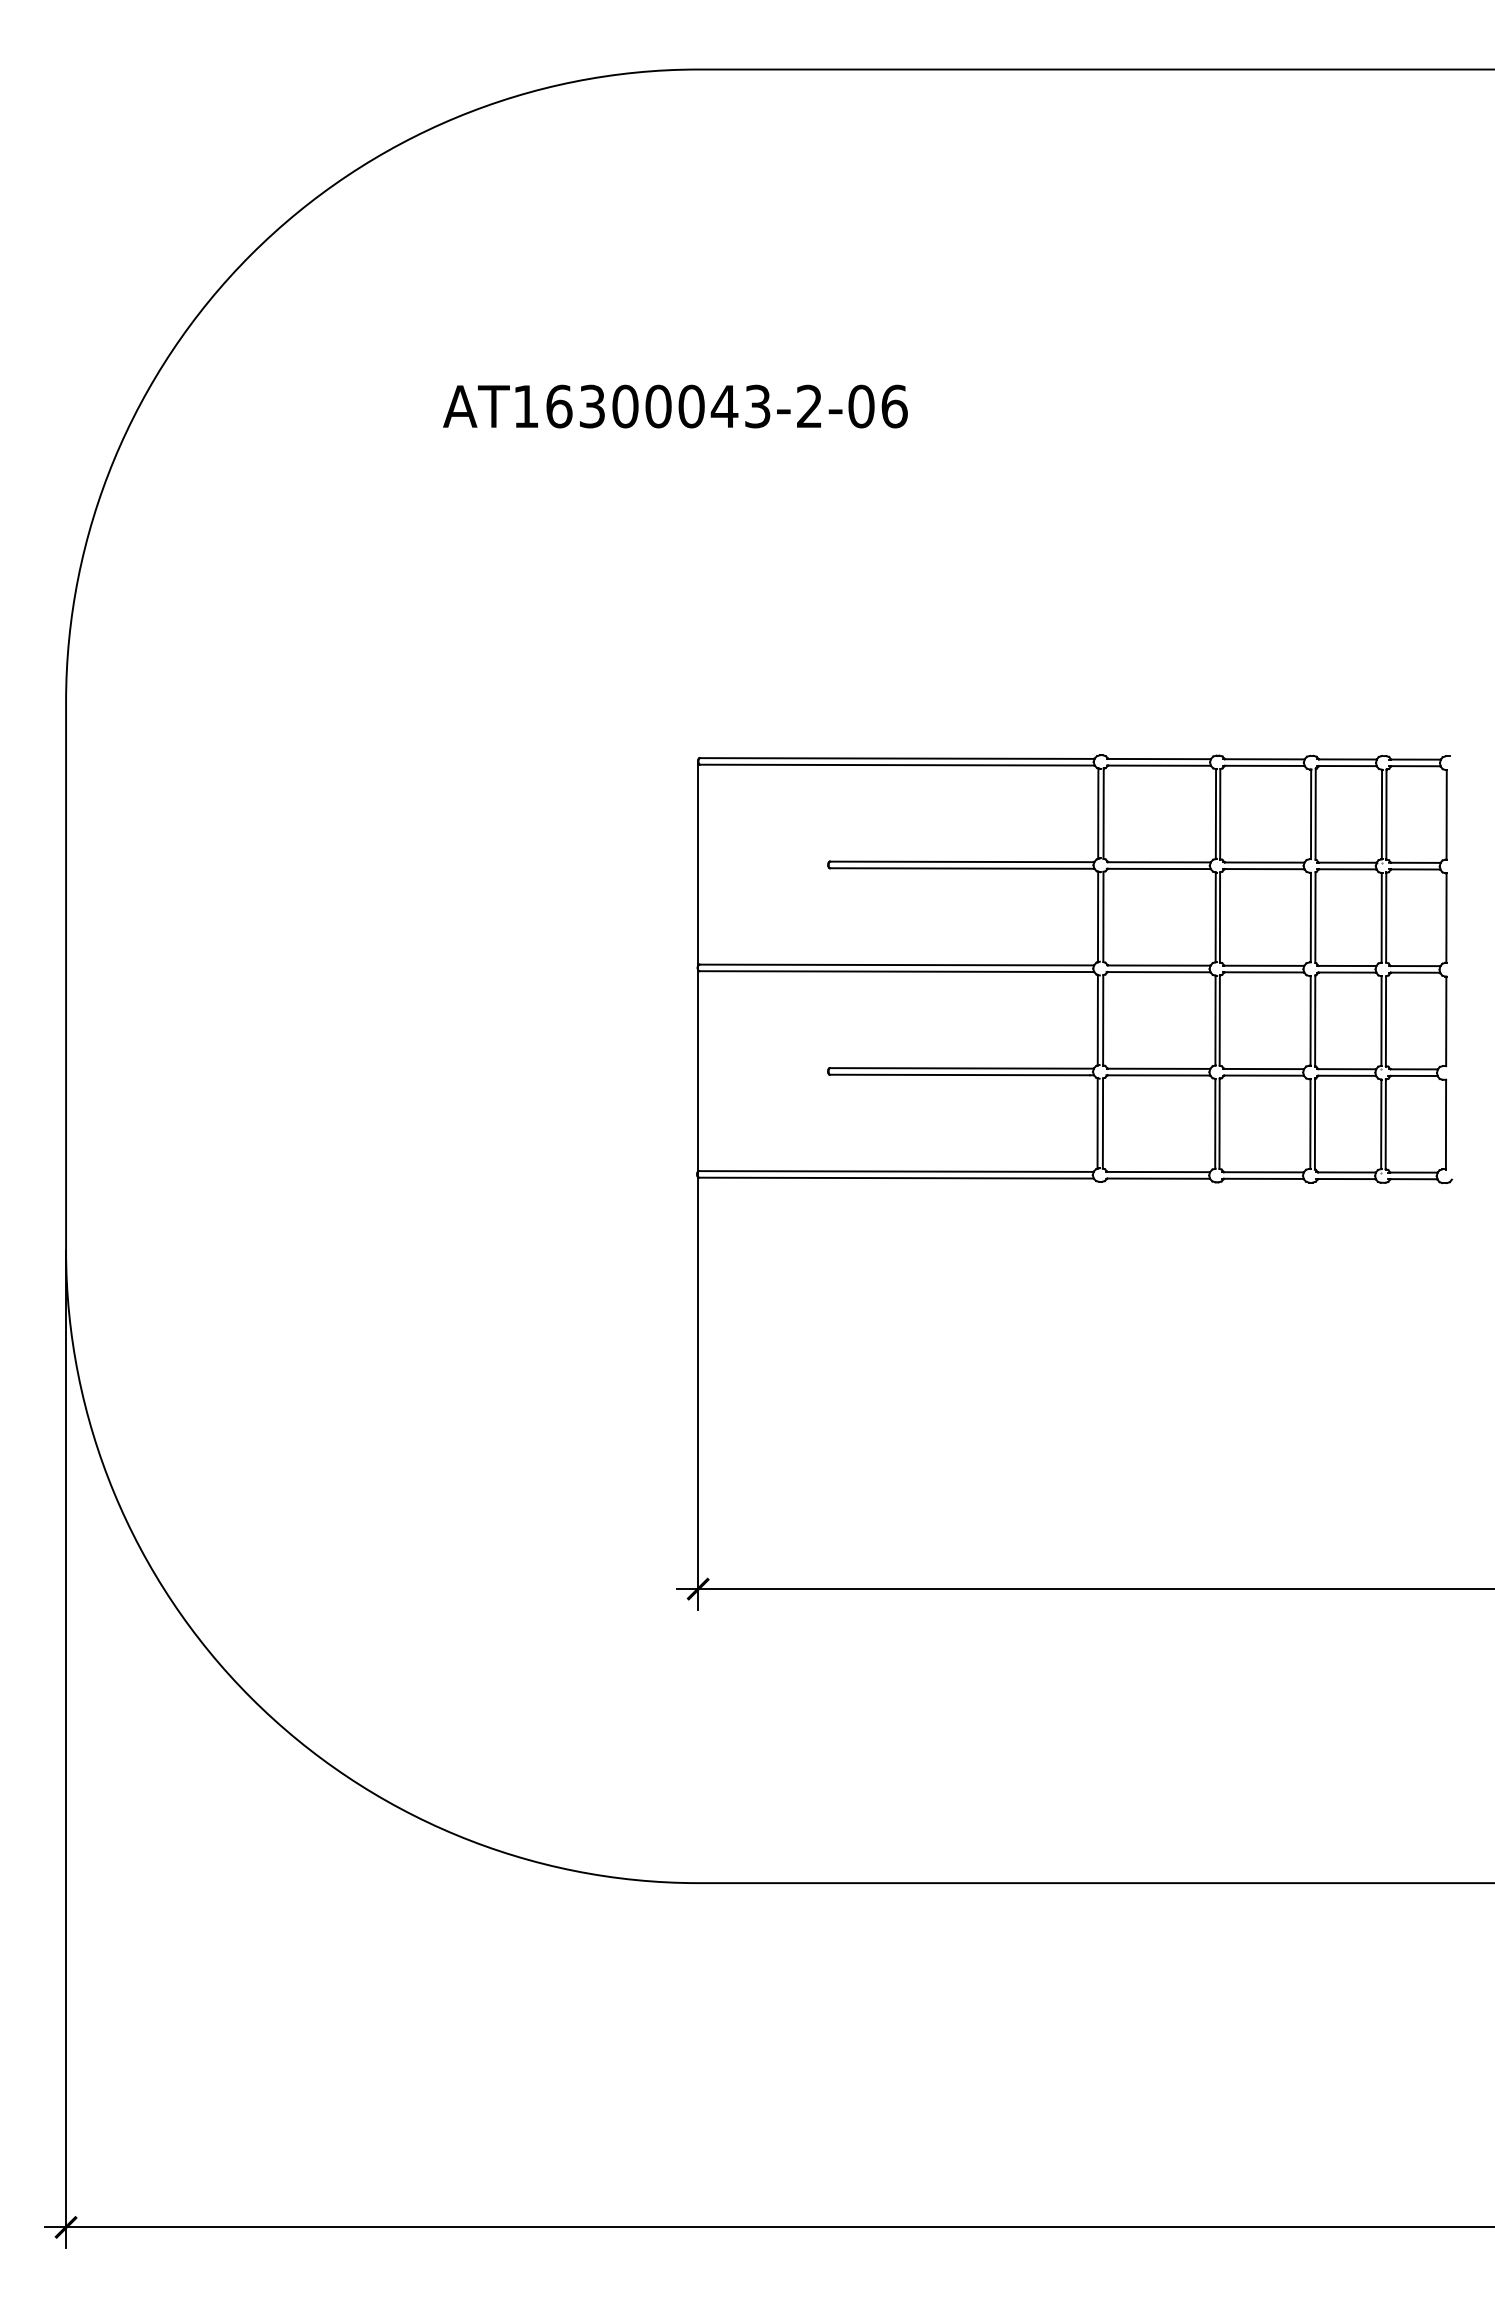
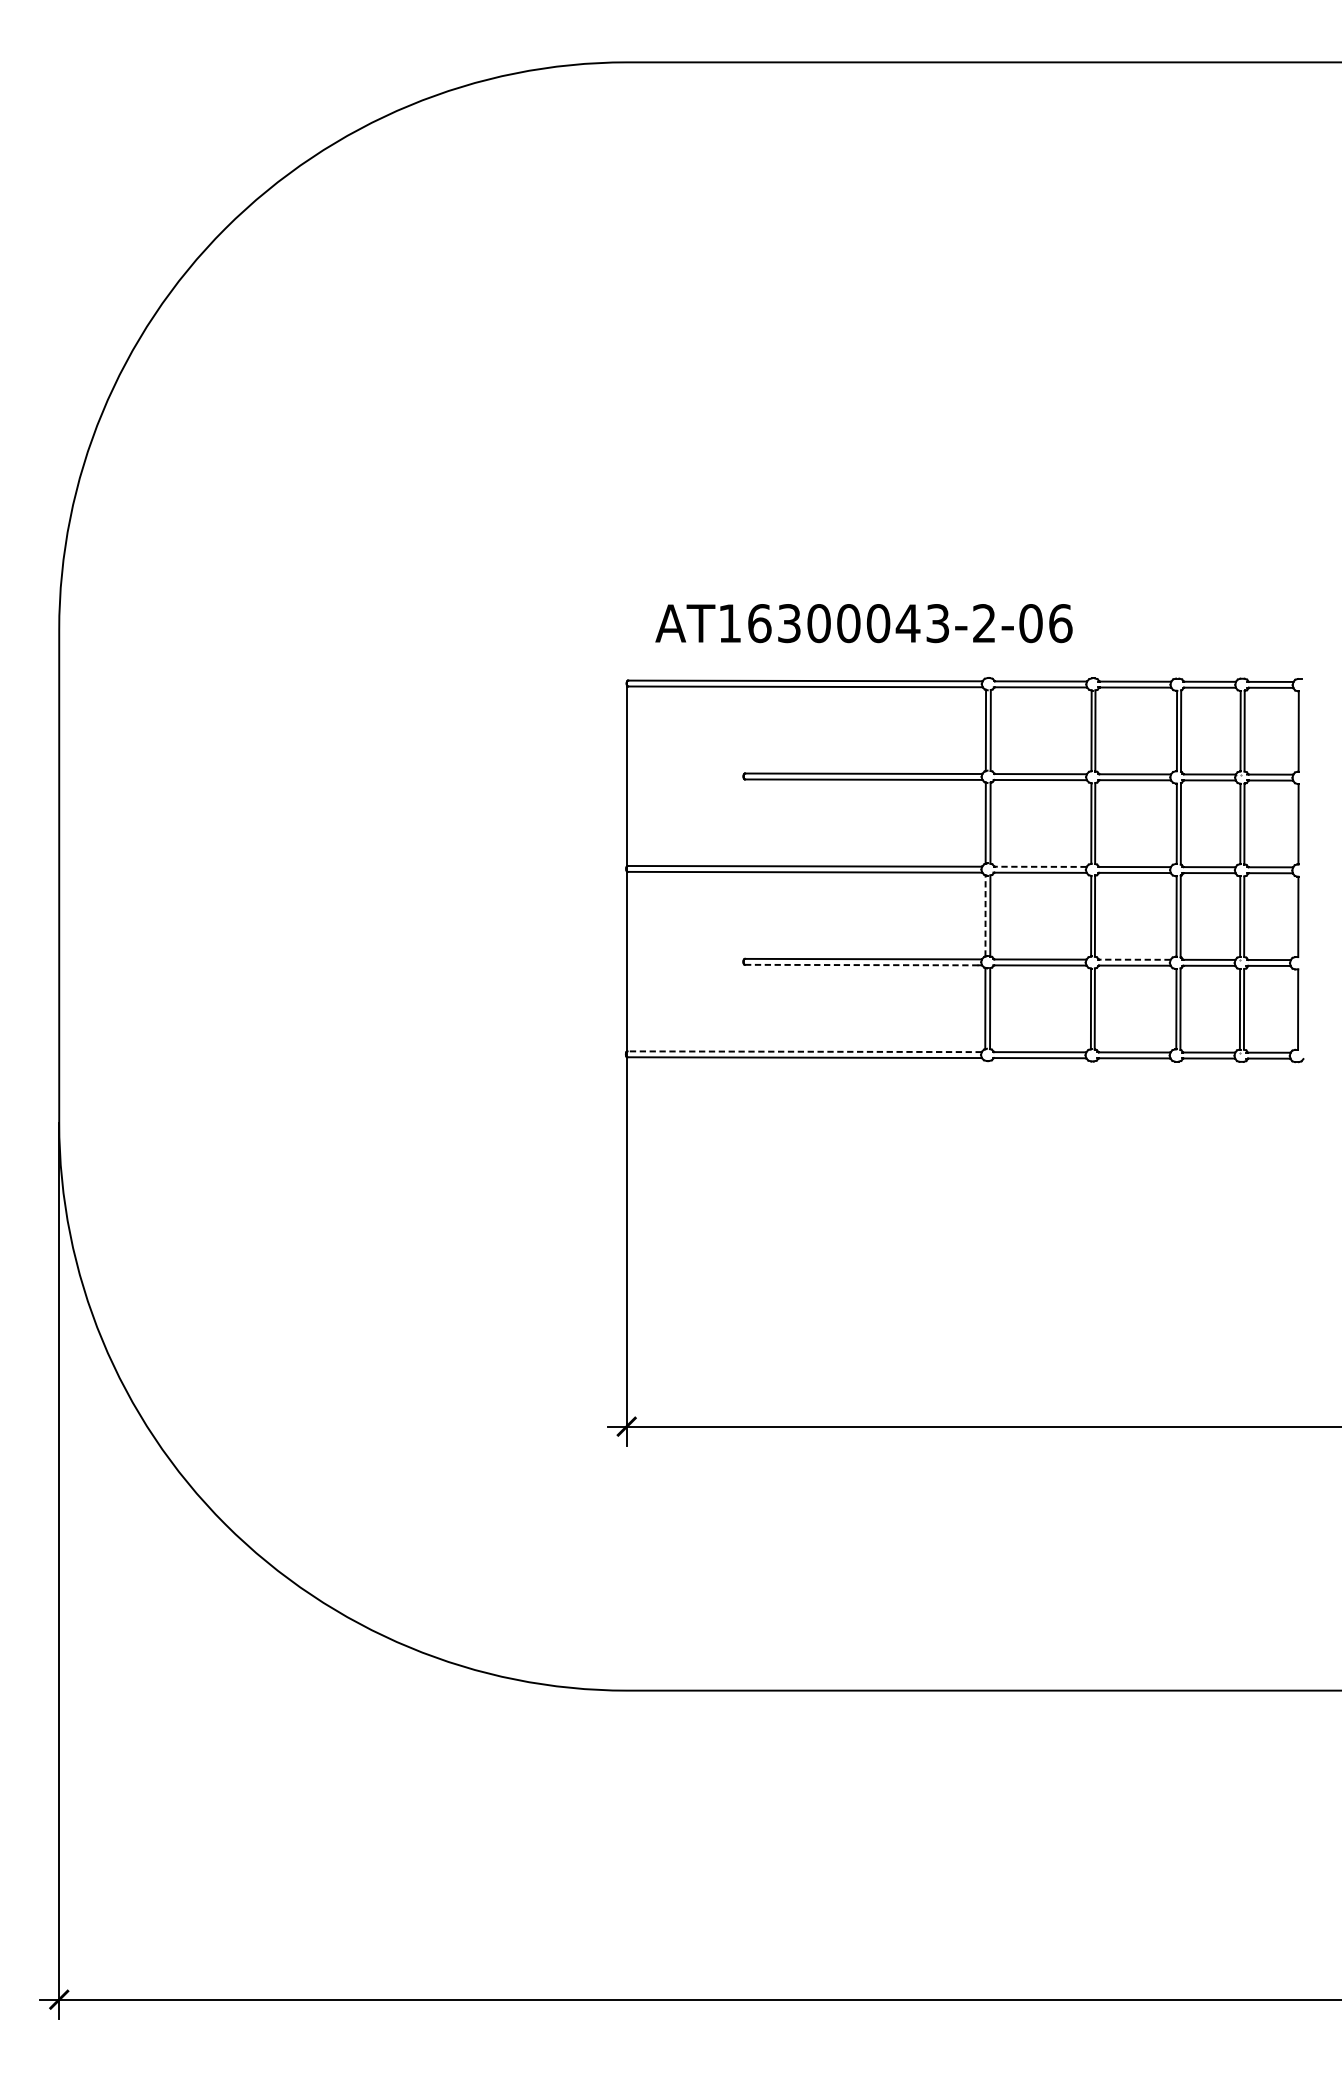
text: (675, 406) -> (864, 623), moved
line: (1158, 965) -> (1039, 866), solid -> dashed
line: (1097, 1019) -> (985, 915), solid -> dashed
line: (1264, 1069) -> (1135, 960), solid -> dashed
line: (960, 1075) -> (862, 965), solid -> dashed
line: (895, 1171) -> (803, 1051), solid -> dashed

